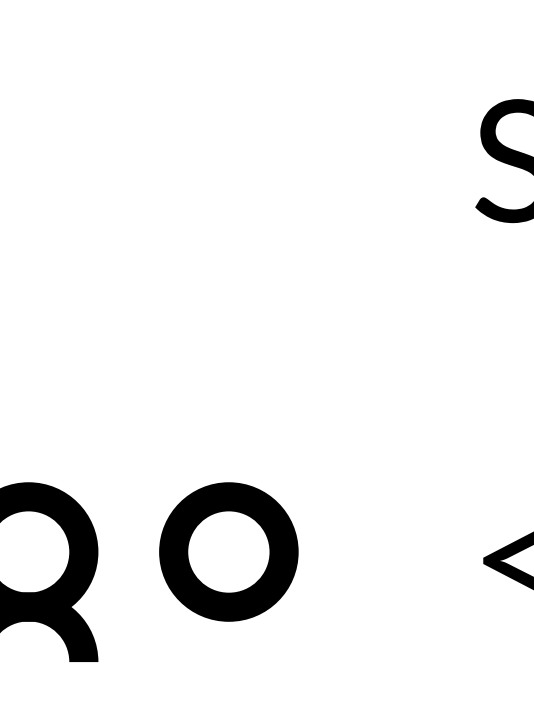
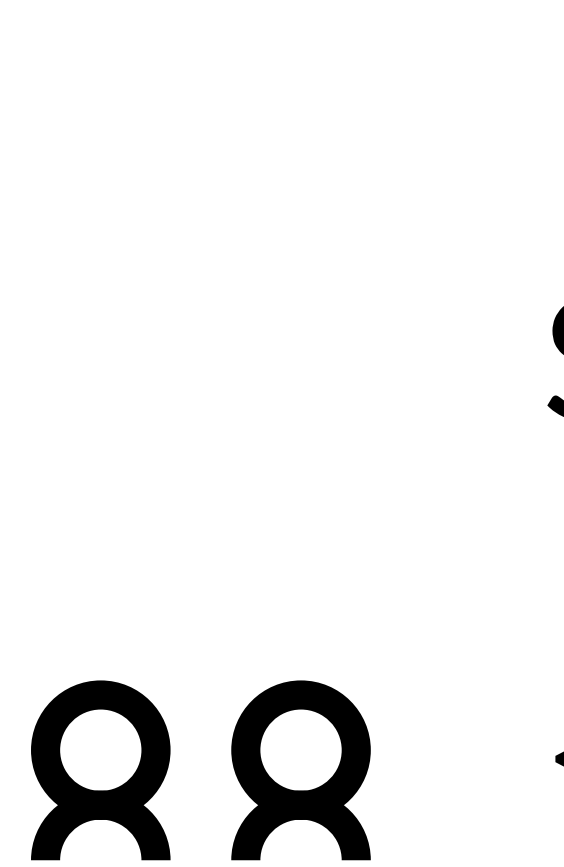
fill: (228, 627) -> (300, 825), added

